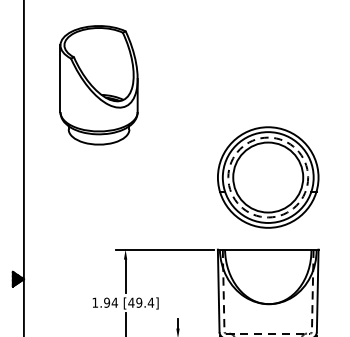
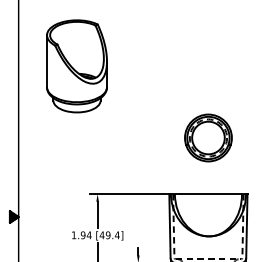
part: (268, 176) -> (208, 137), size x0.6

